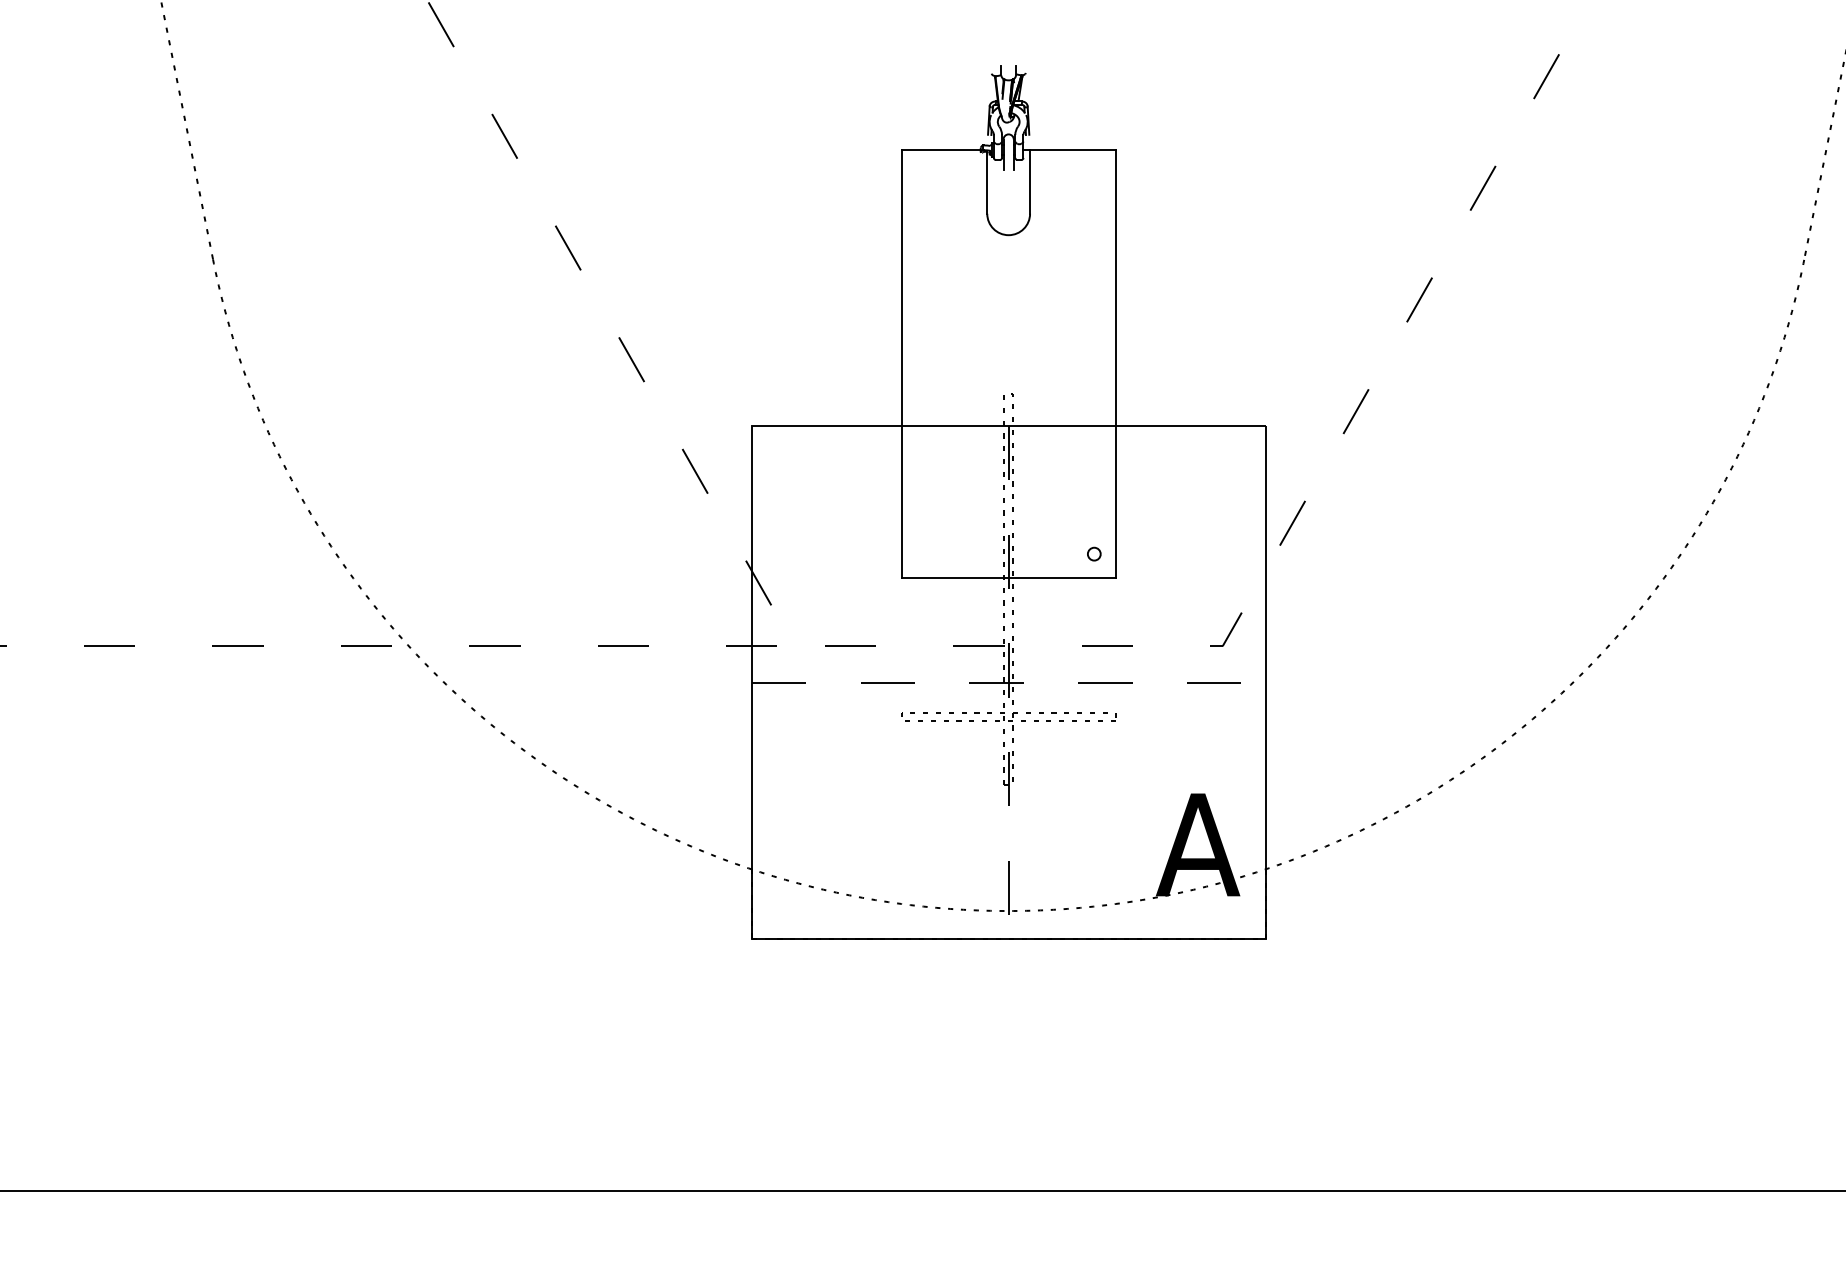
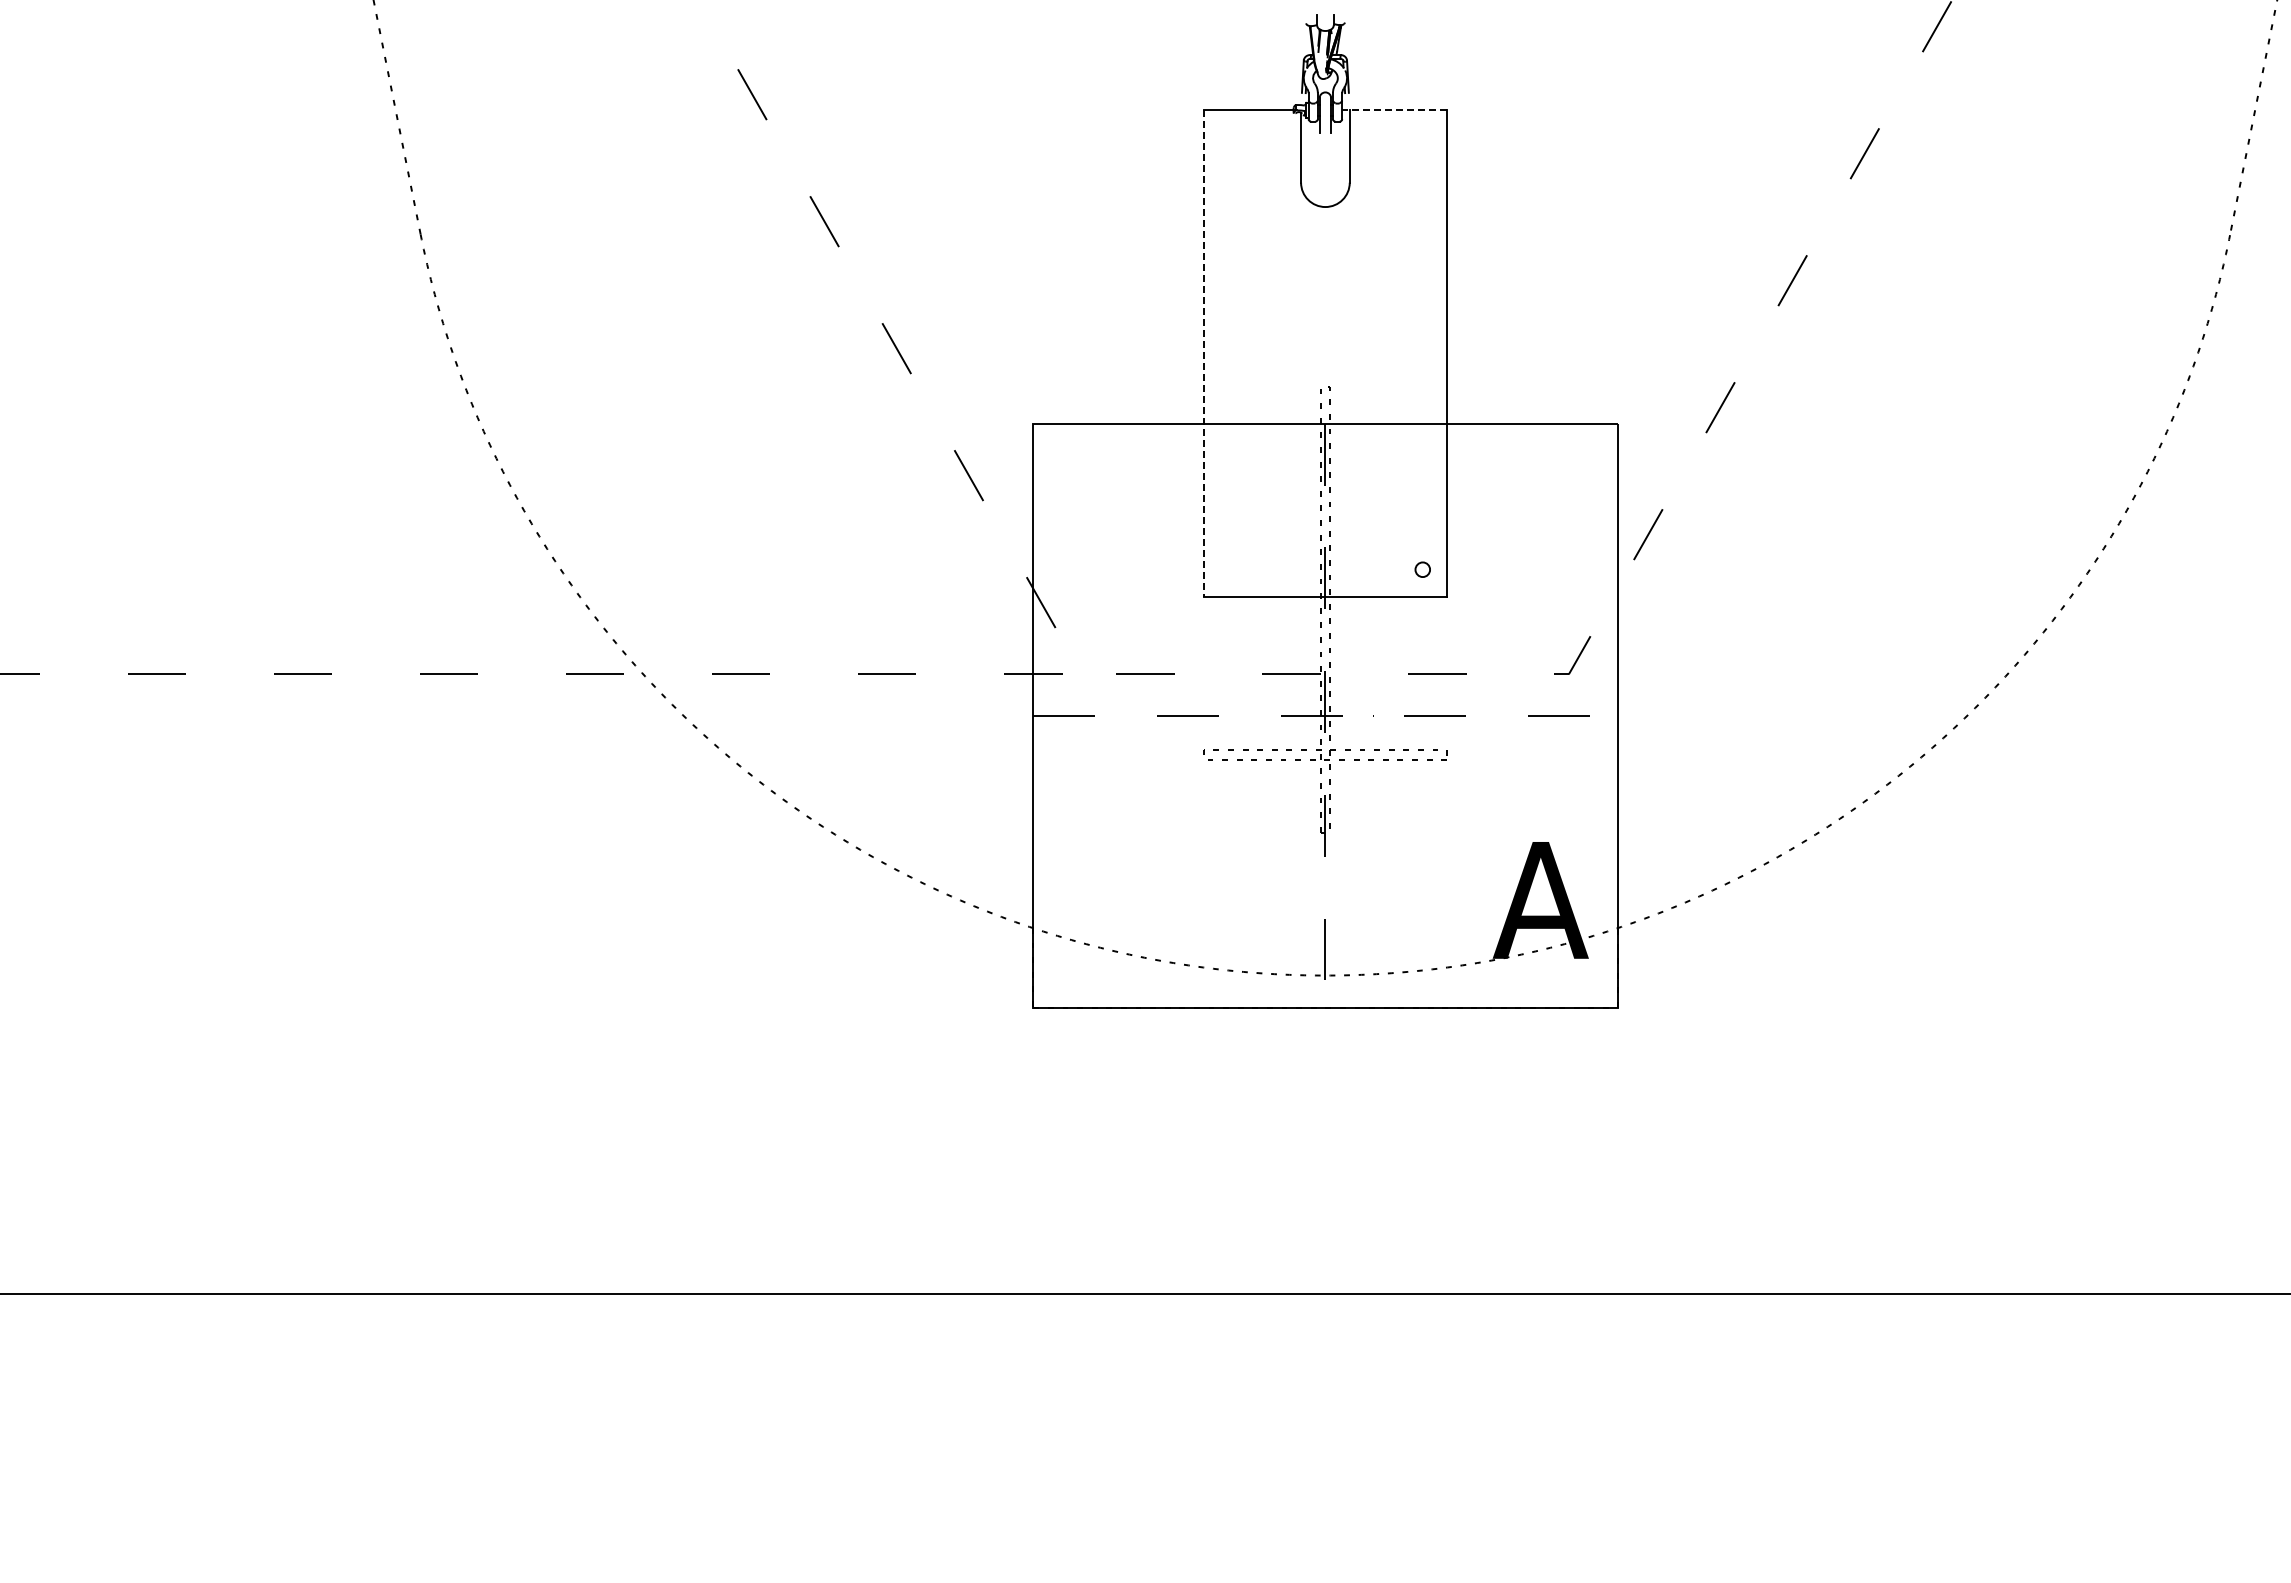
line: (1069, 149) -> (1394, 109), solid -> dashed
line: (901, 363) -> (1203, 353), solid -> dashed

